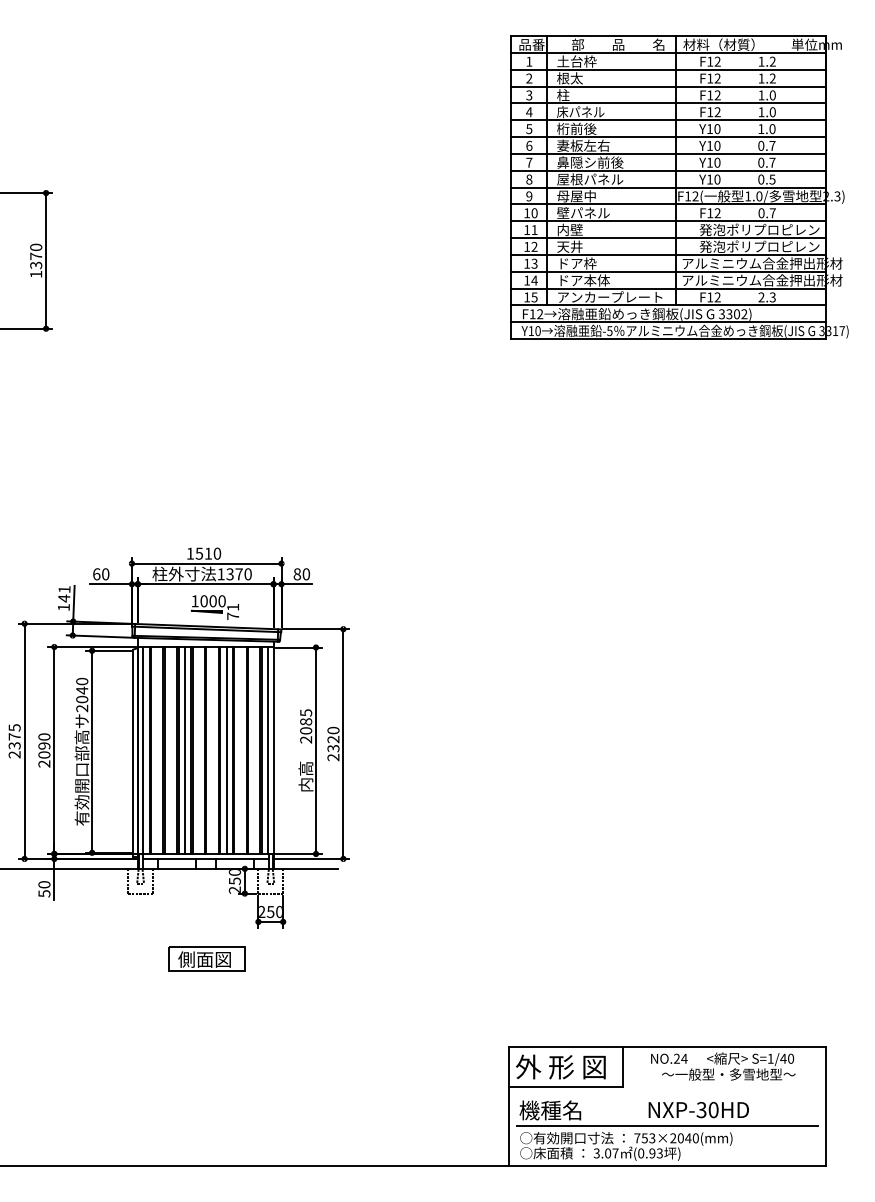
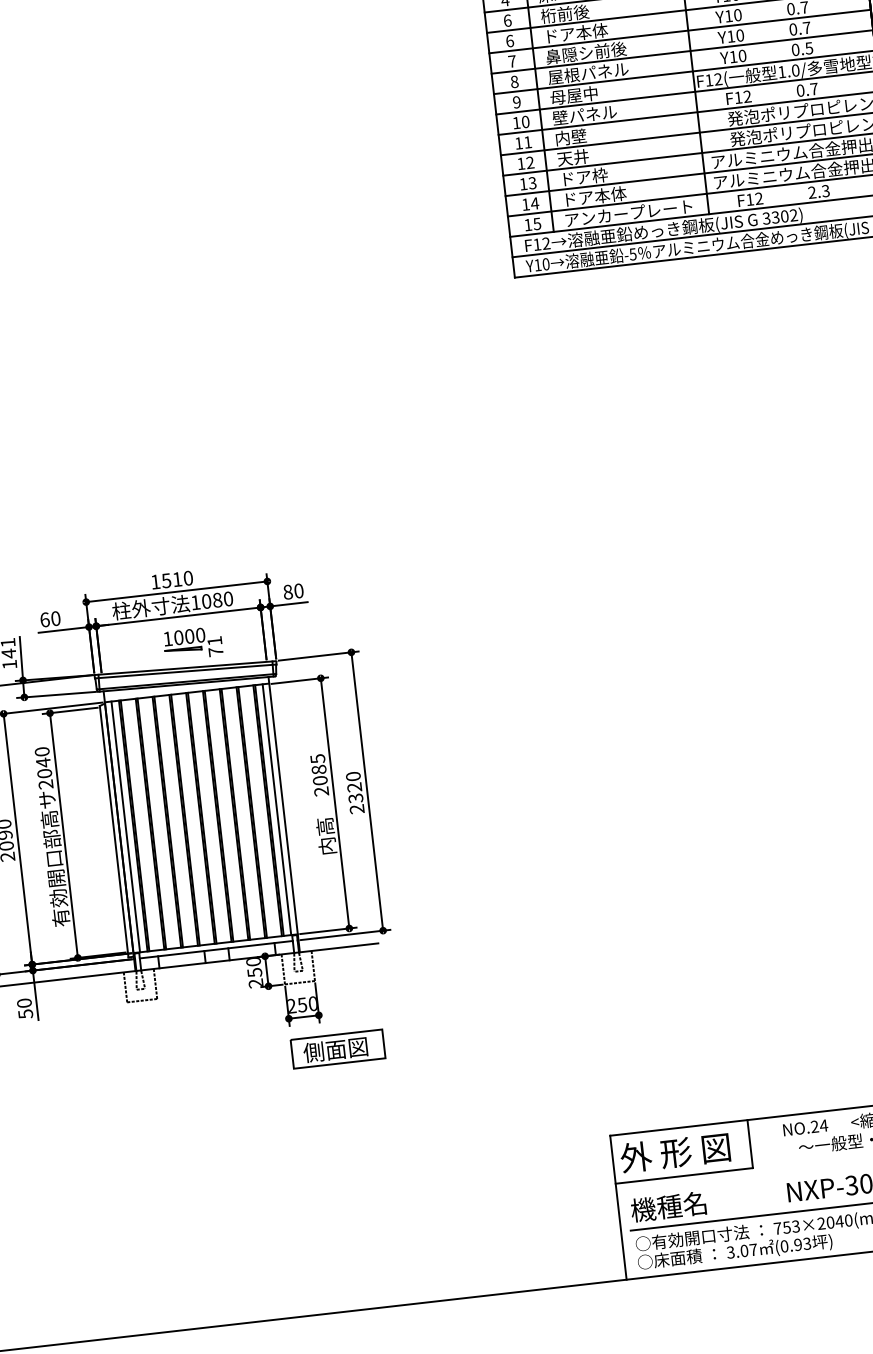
text: (529, 129) -> (507, 21), 5 -> 6
text: (583, 145) -> (575, 33), 妻板左右 -> ドア本体
text: (234, 574) -> (211, 601), 1370 -> 1080
line: (184, 750) -> (175, 821), removed
line: (226, 750) -> (226, 815), removed
part: (206, 958) -> (337, 1048), moved

